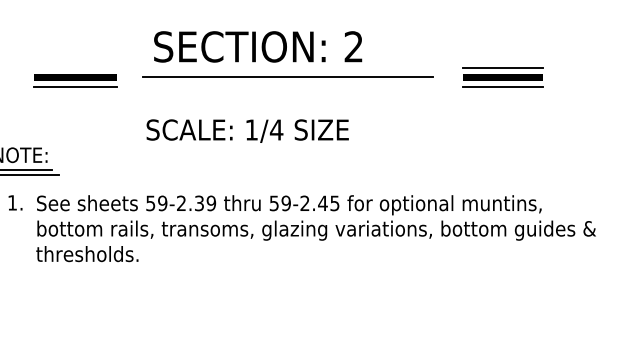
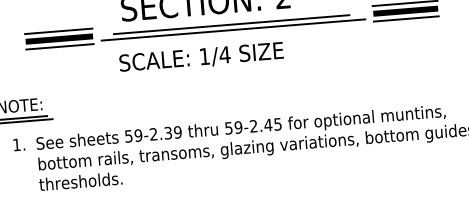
line: (74, 67) -> (58, 31), added
line: (289, 83) -> (233, 30), added
text: (247, 130) -> (201, 57), moved

